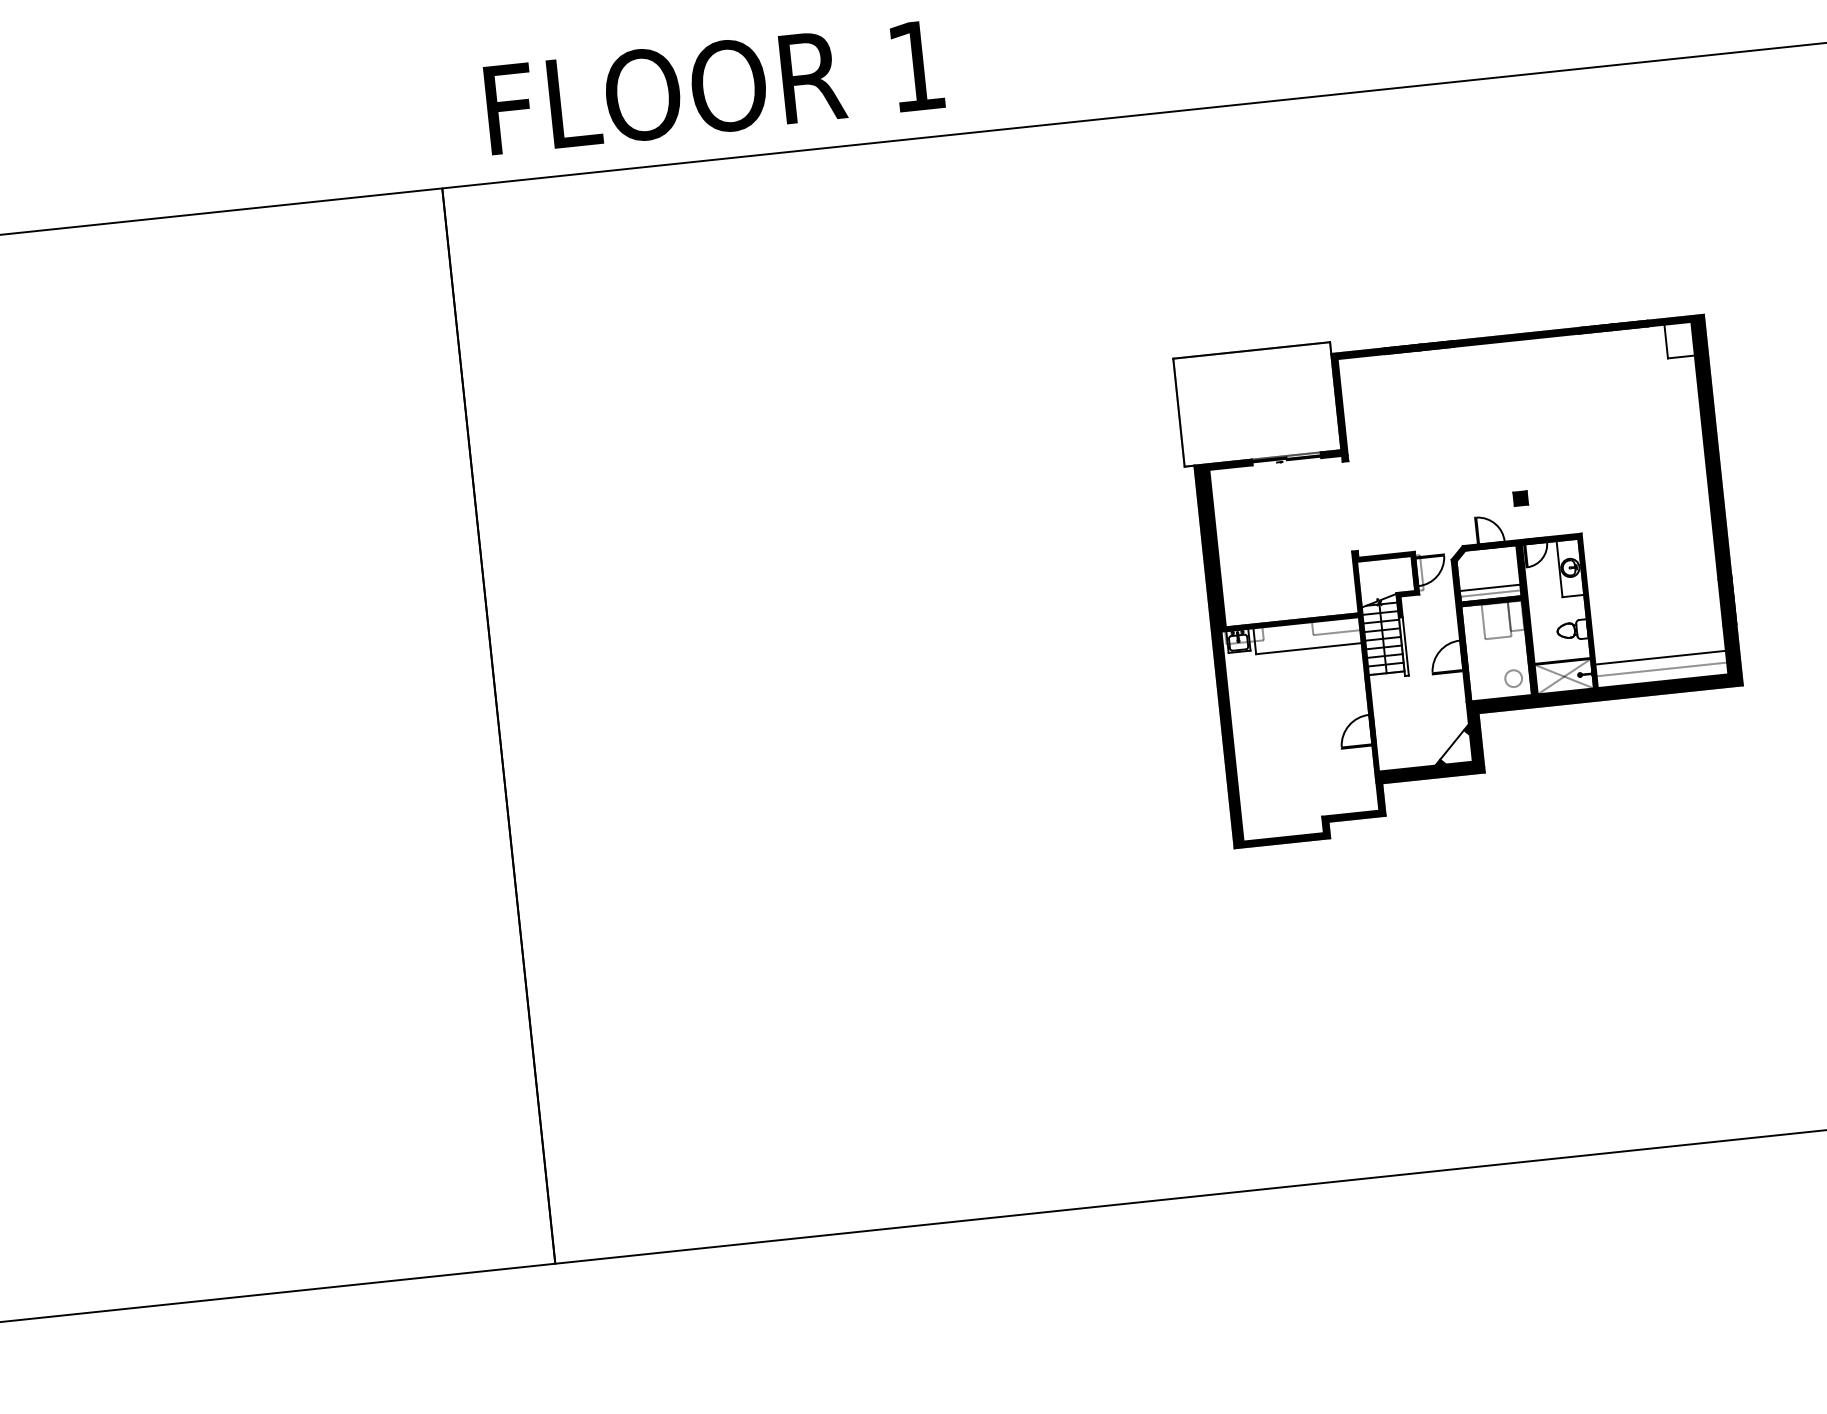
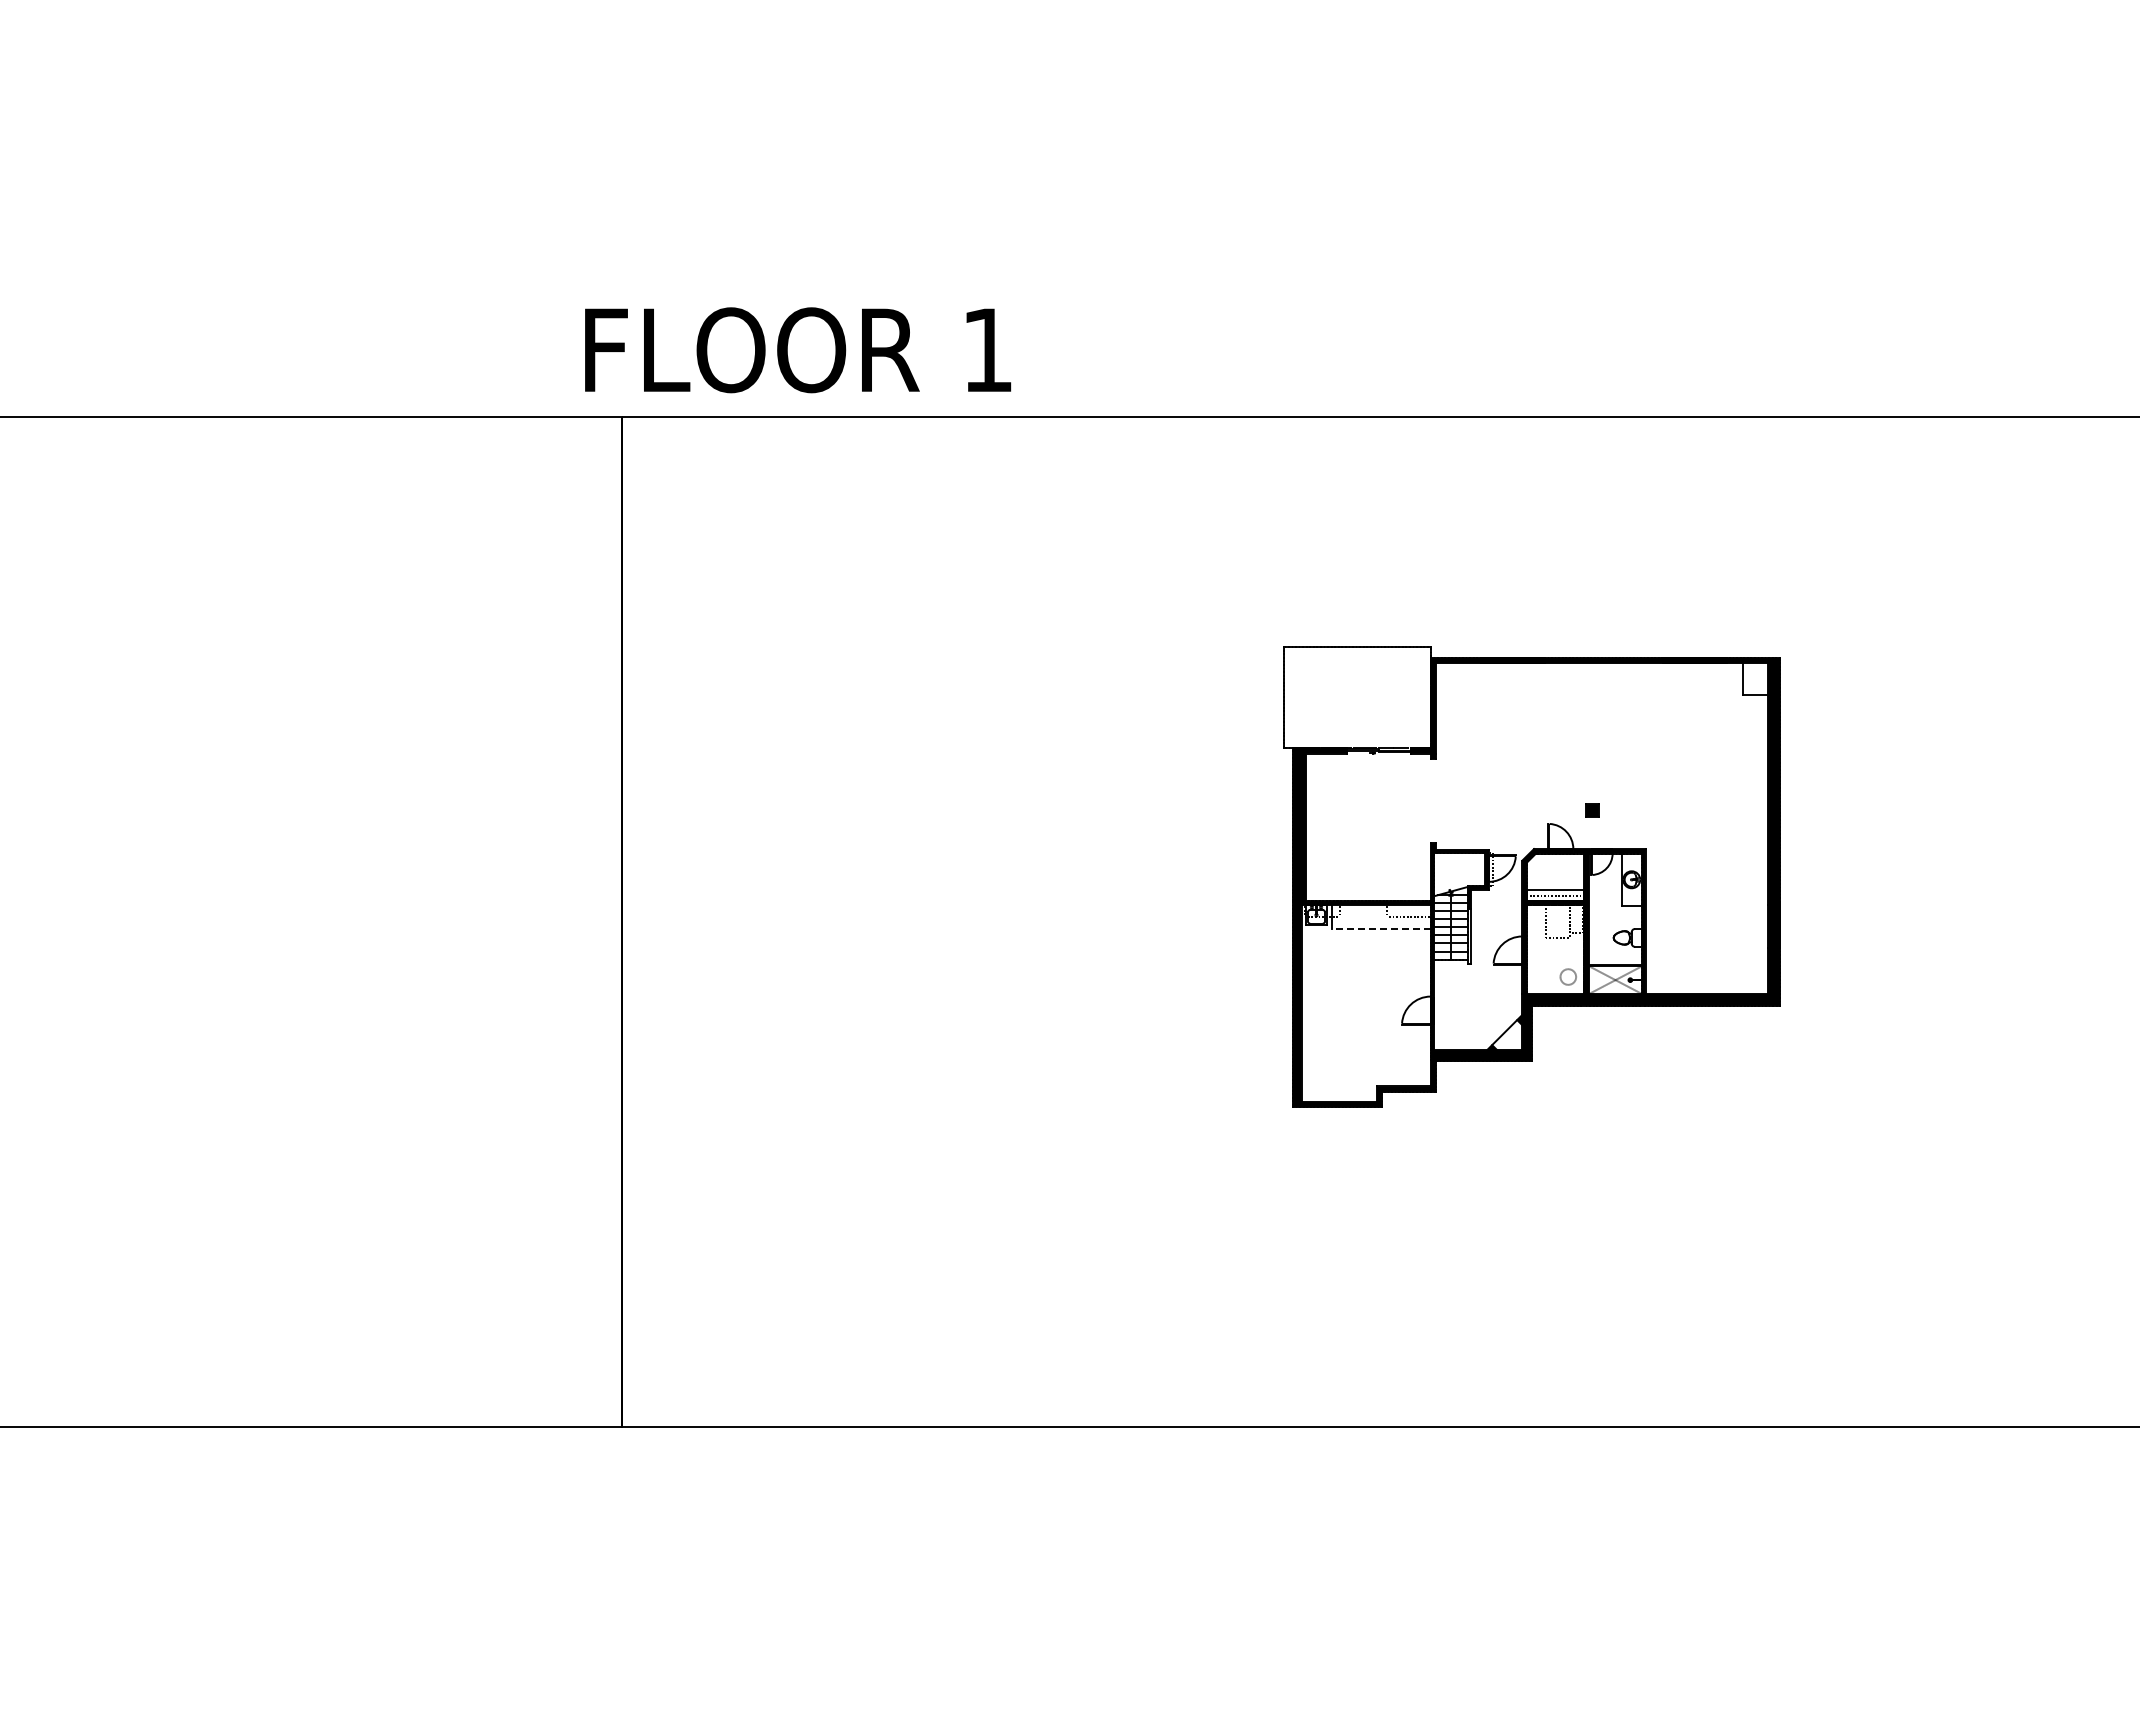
text: (714, 87) -> (798, 350), moved
line: (1309, 648) -> (1381, 929), solid -> dashed
line: (1660, 657) -> (1706, 971), removed
line: (1661, 668) -> (1706, 982), removed

